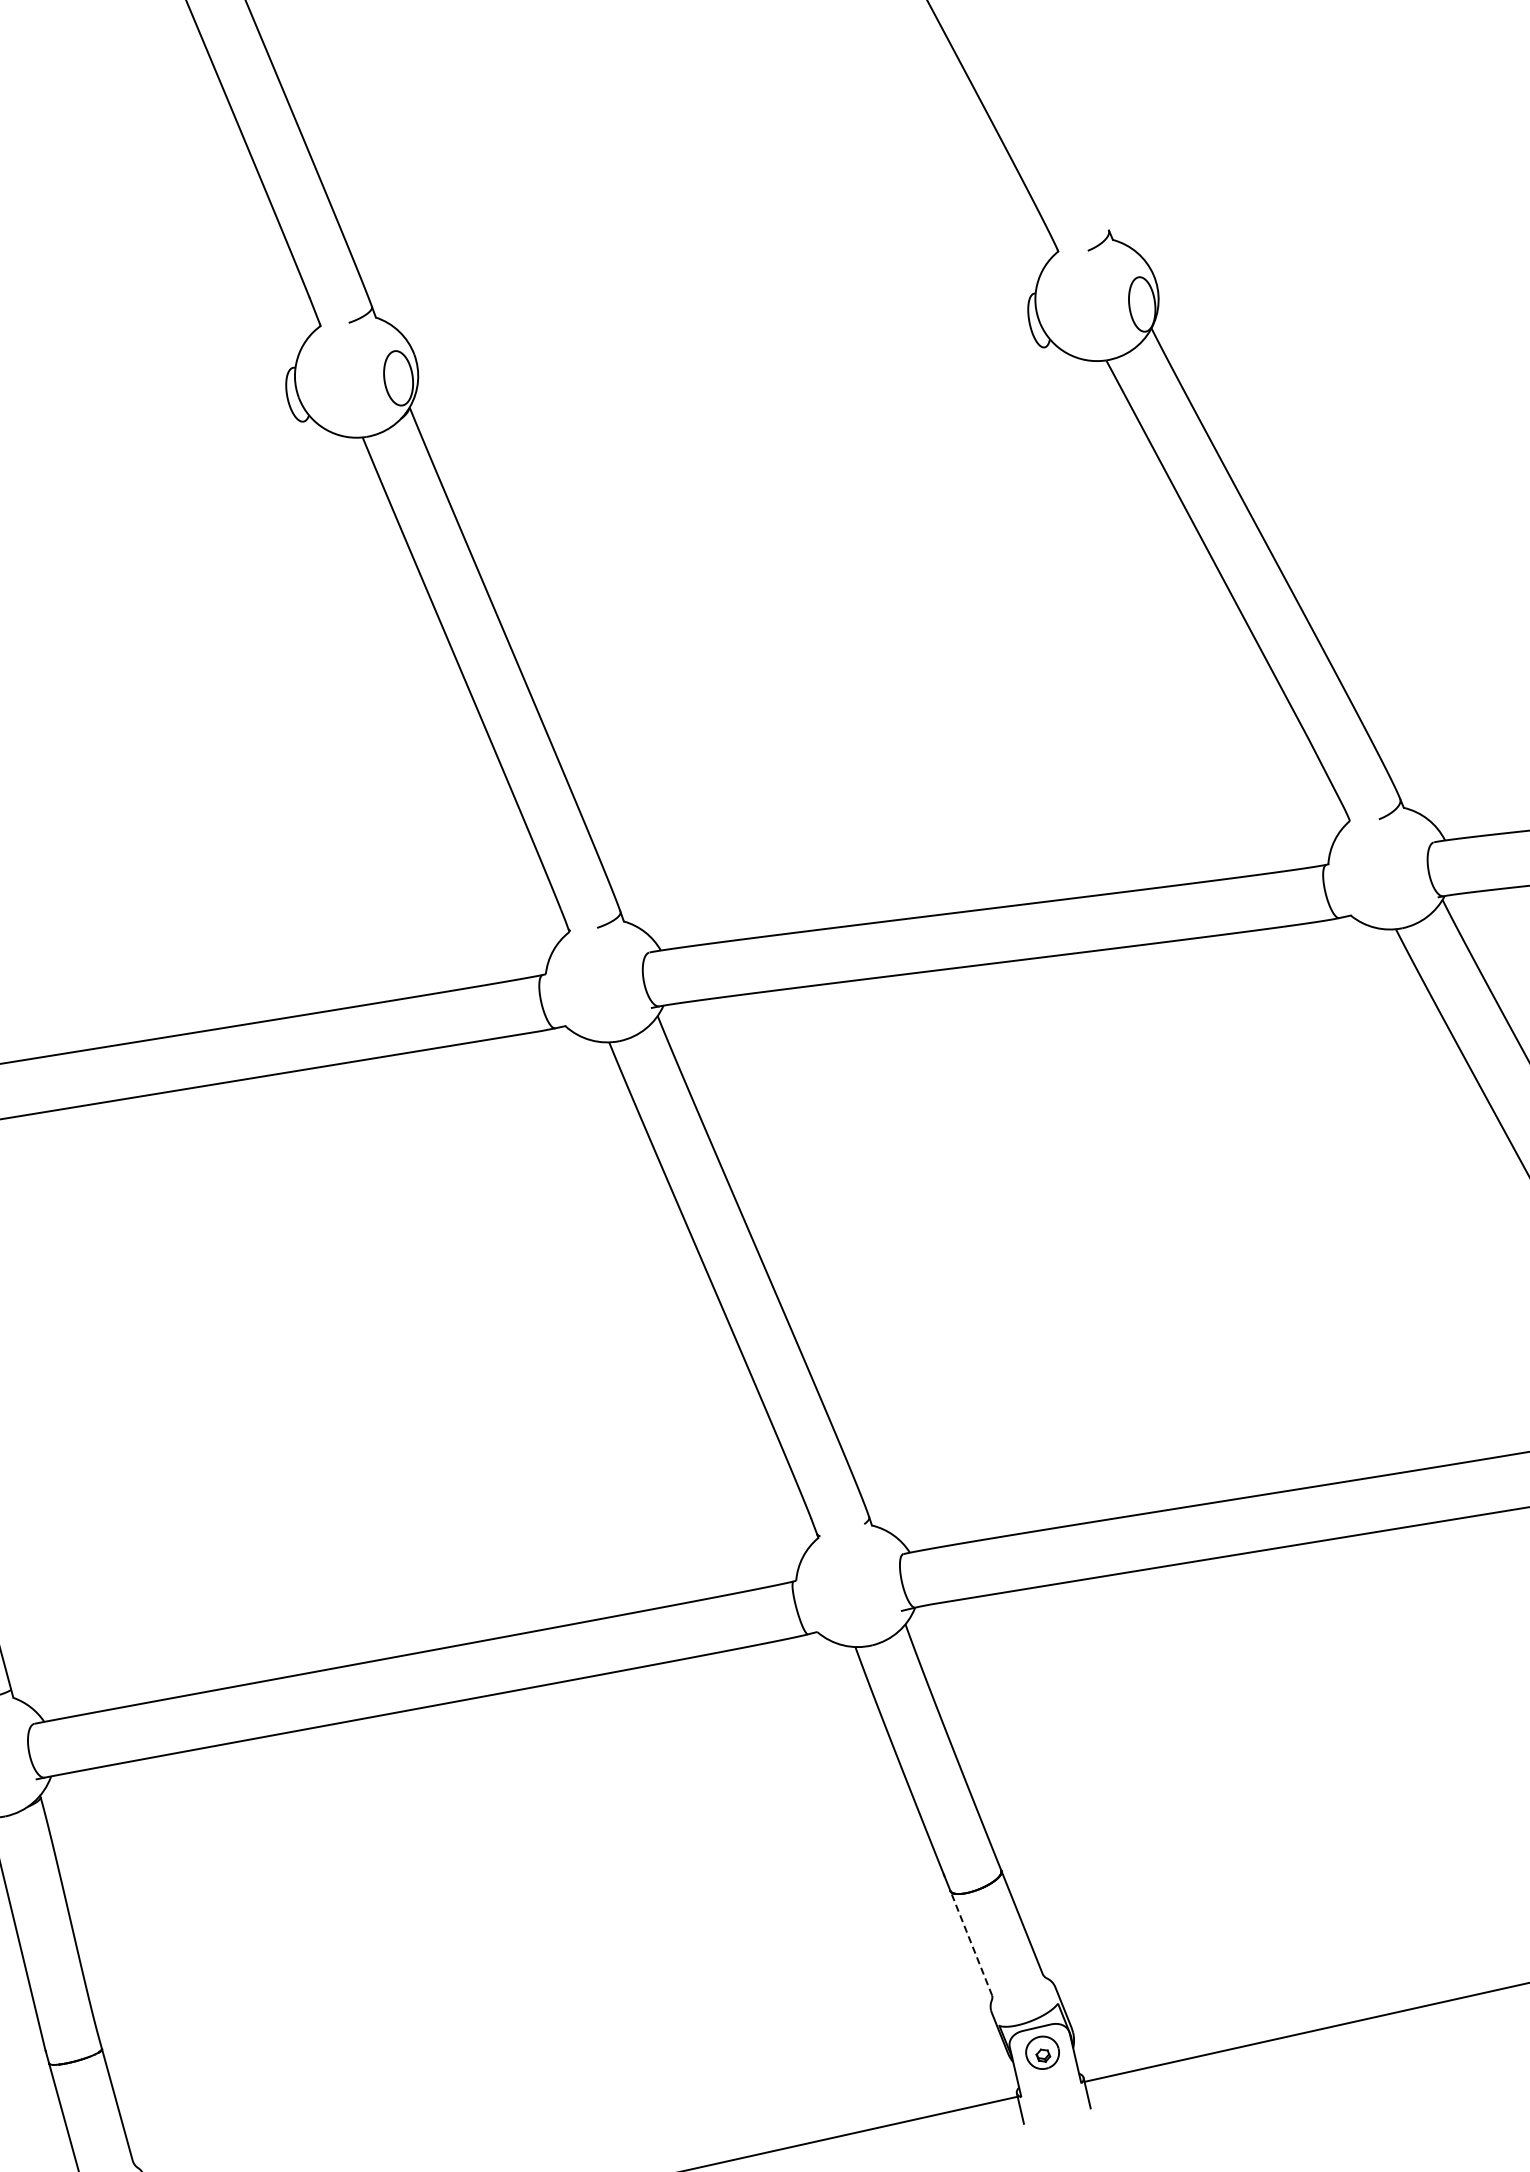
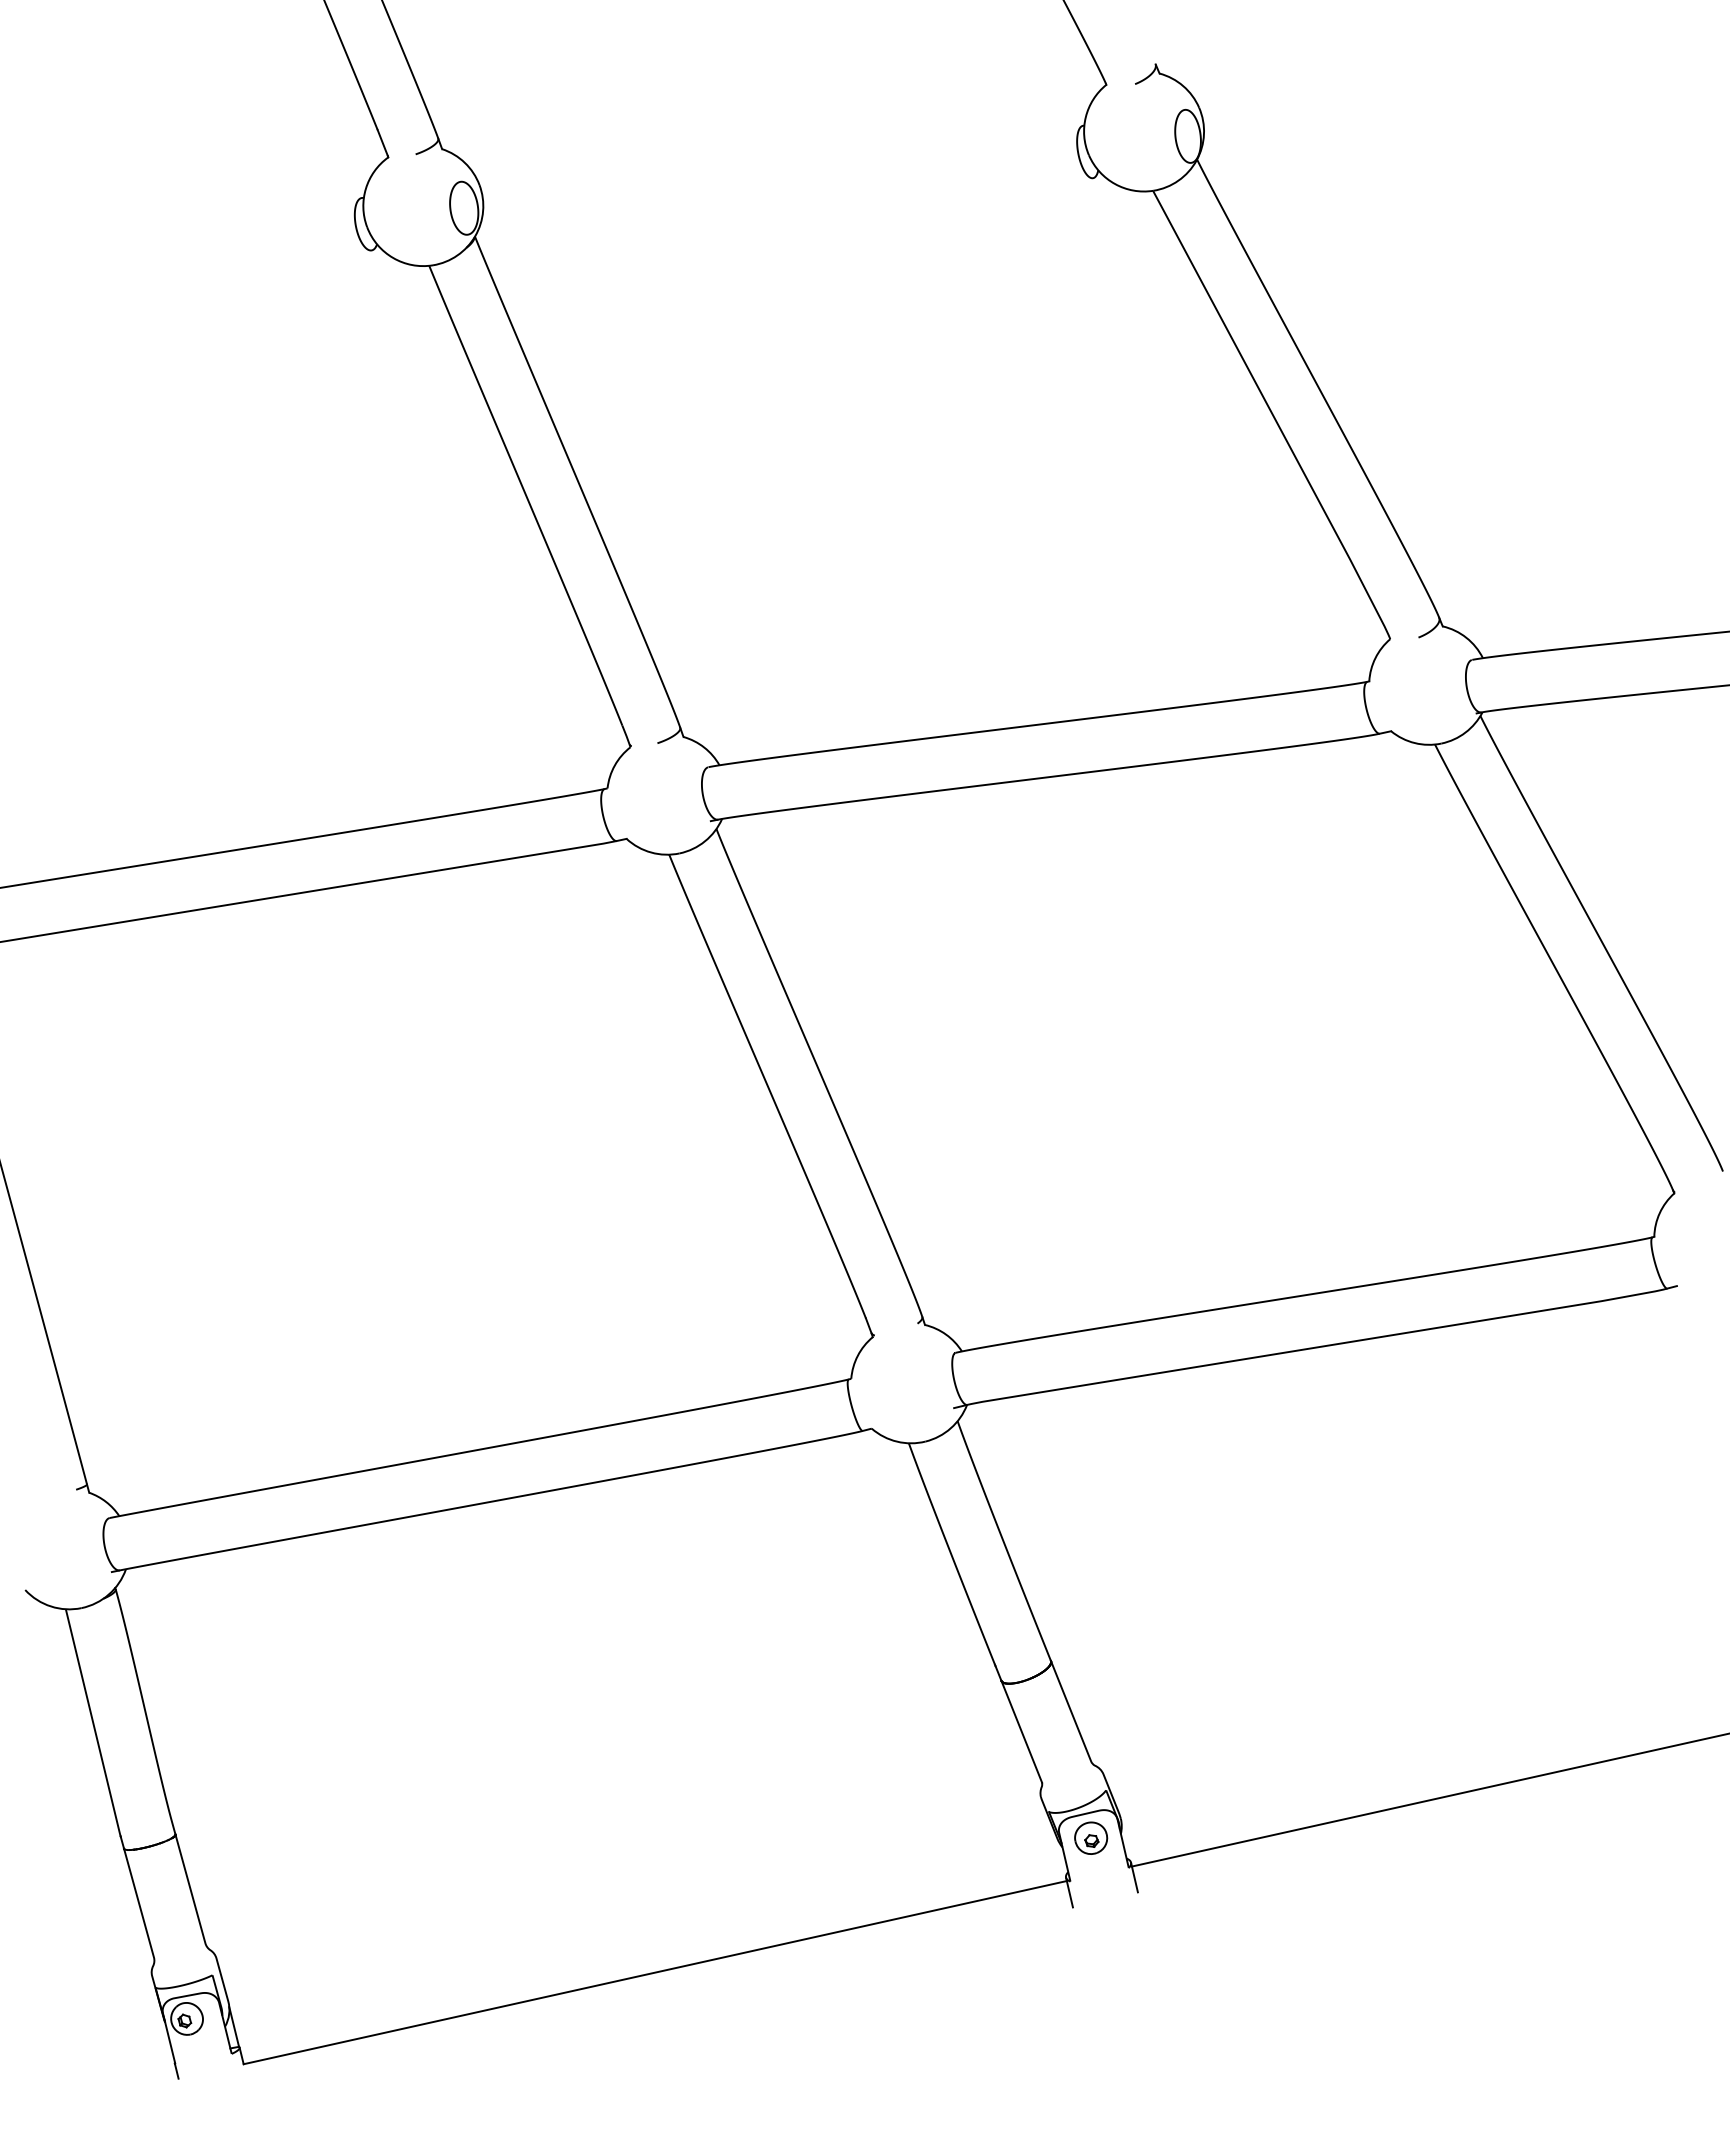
line: (971, 1943) -> (1021, 1731), dashed -> solid

